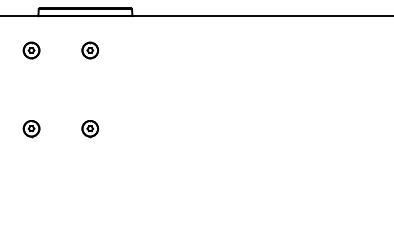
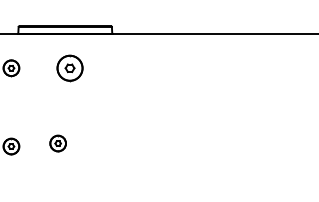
part: (90, 50) -> (70, 68), size x1.6
part: (90, 129) -> (58, 144), moved

